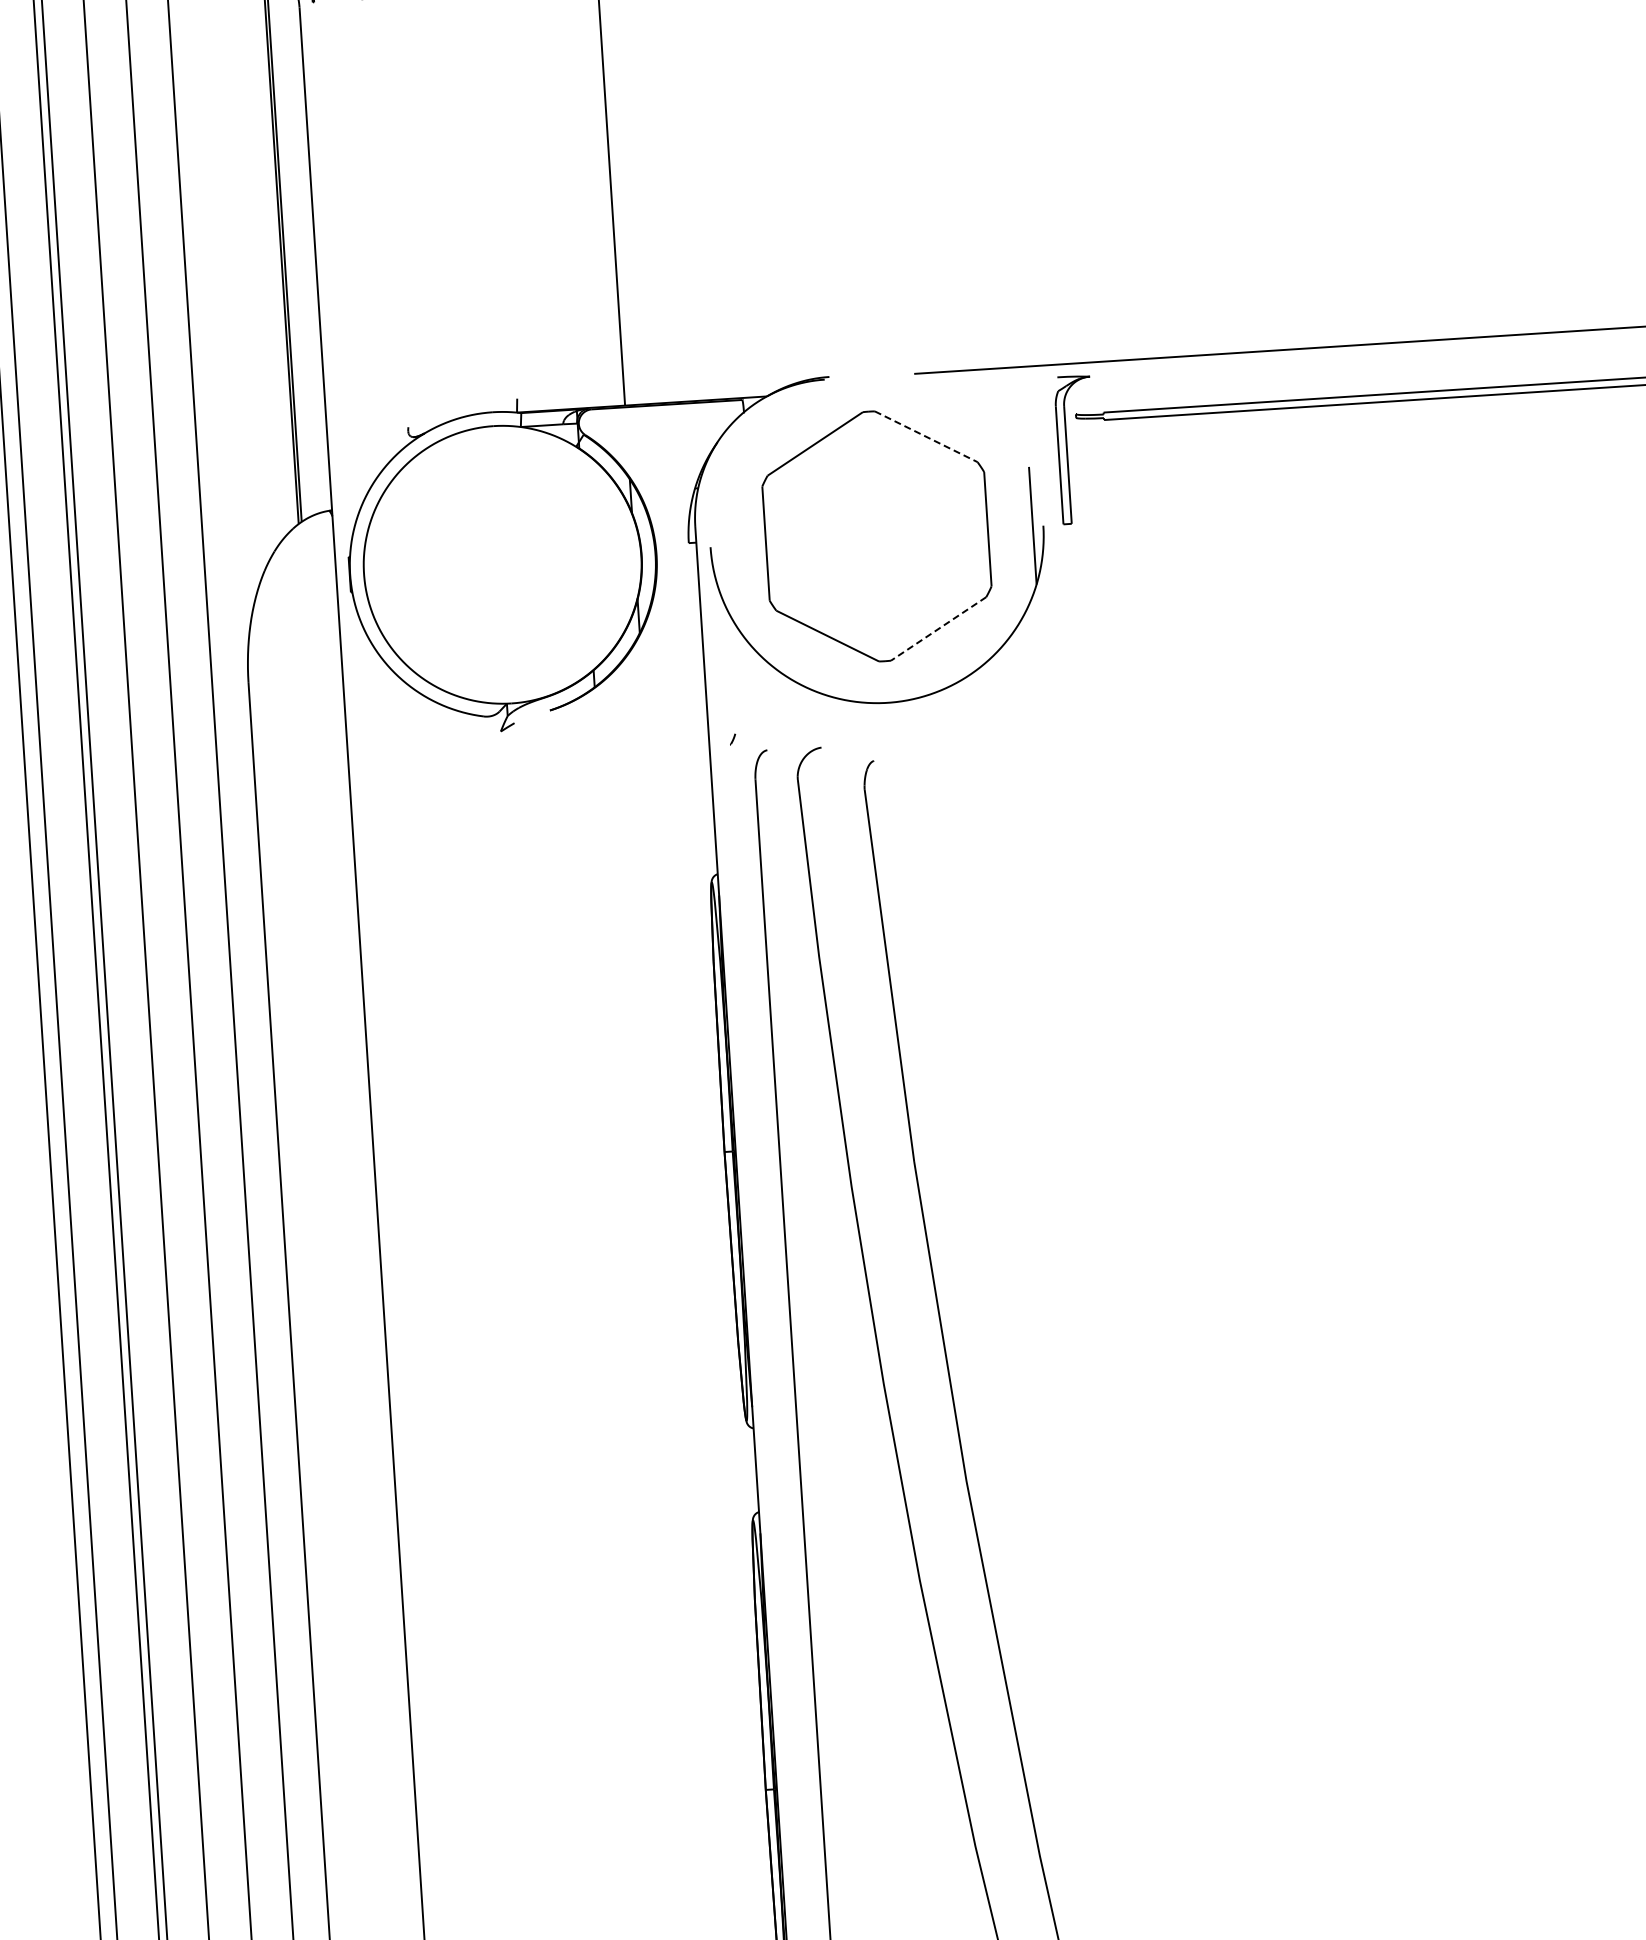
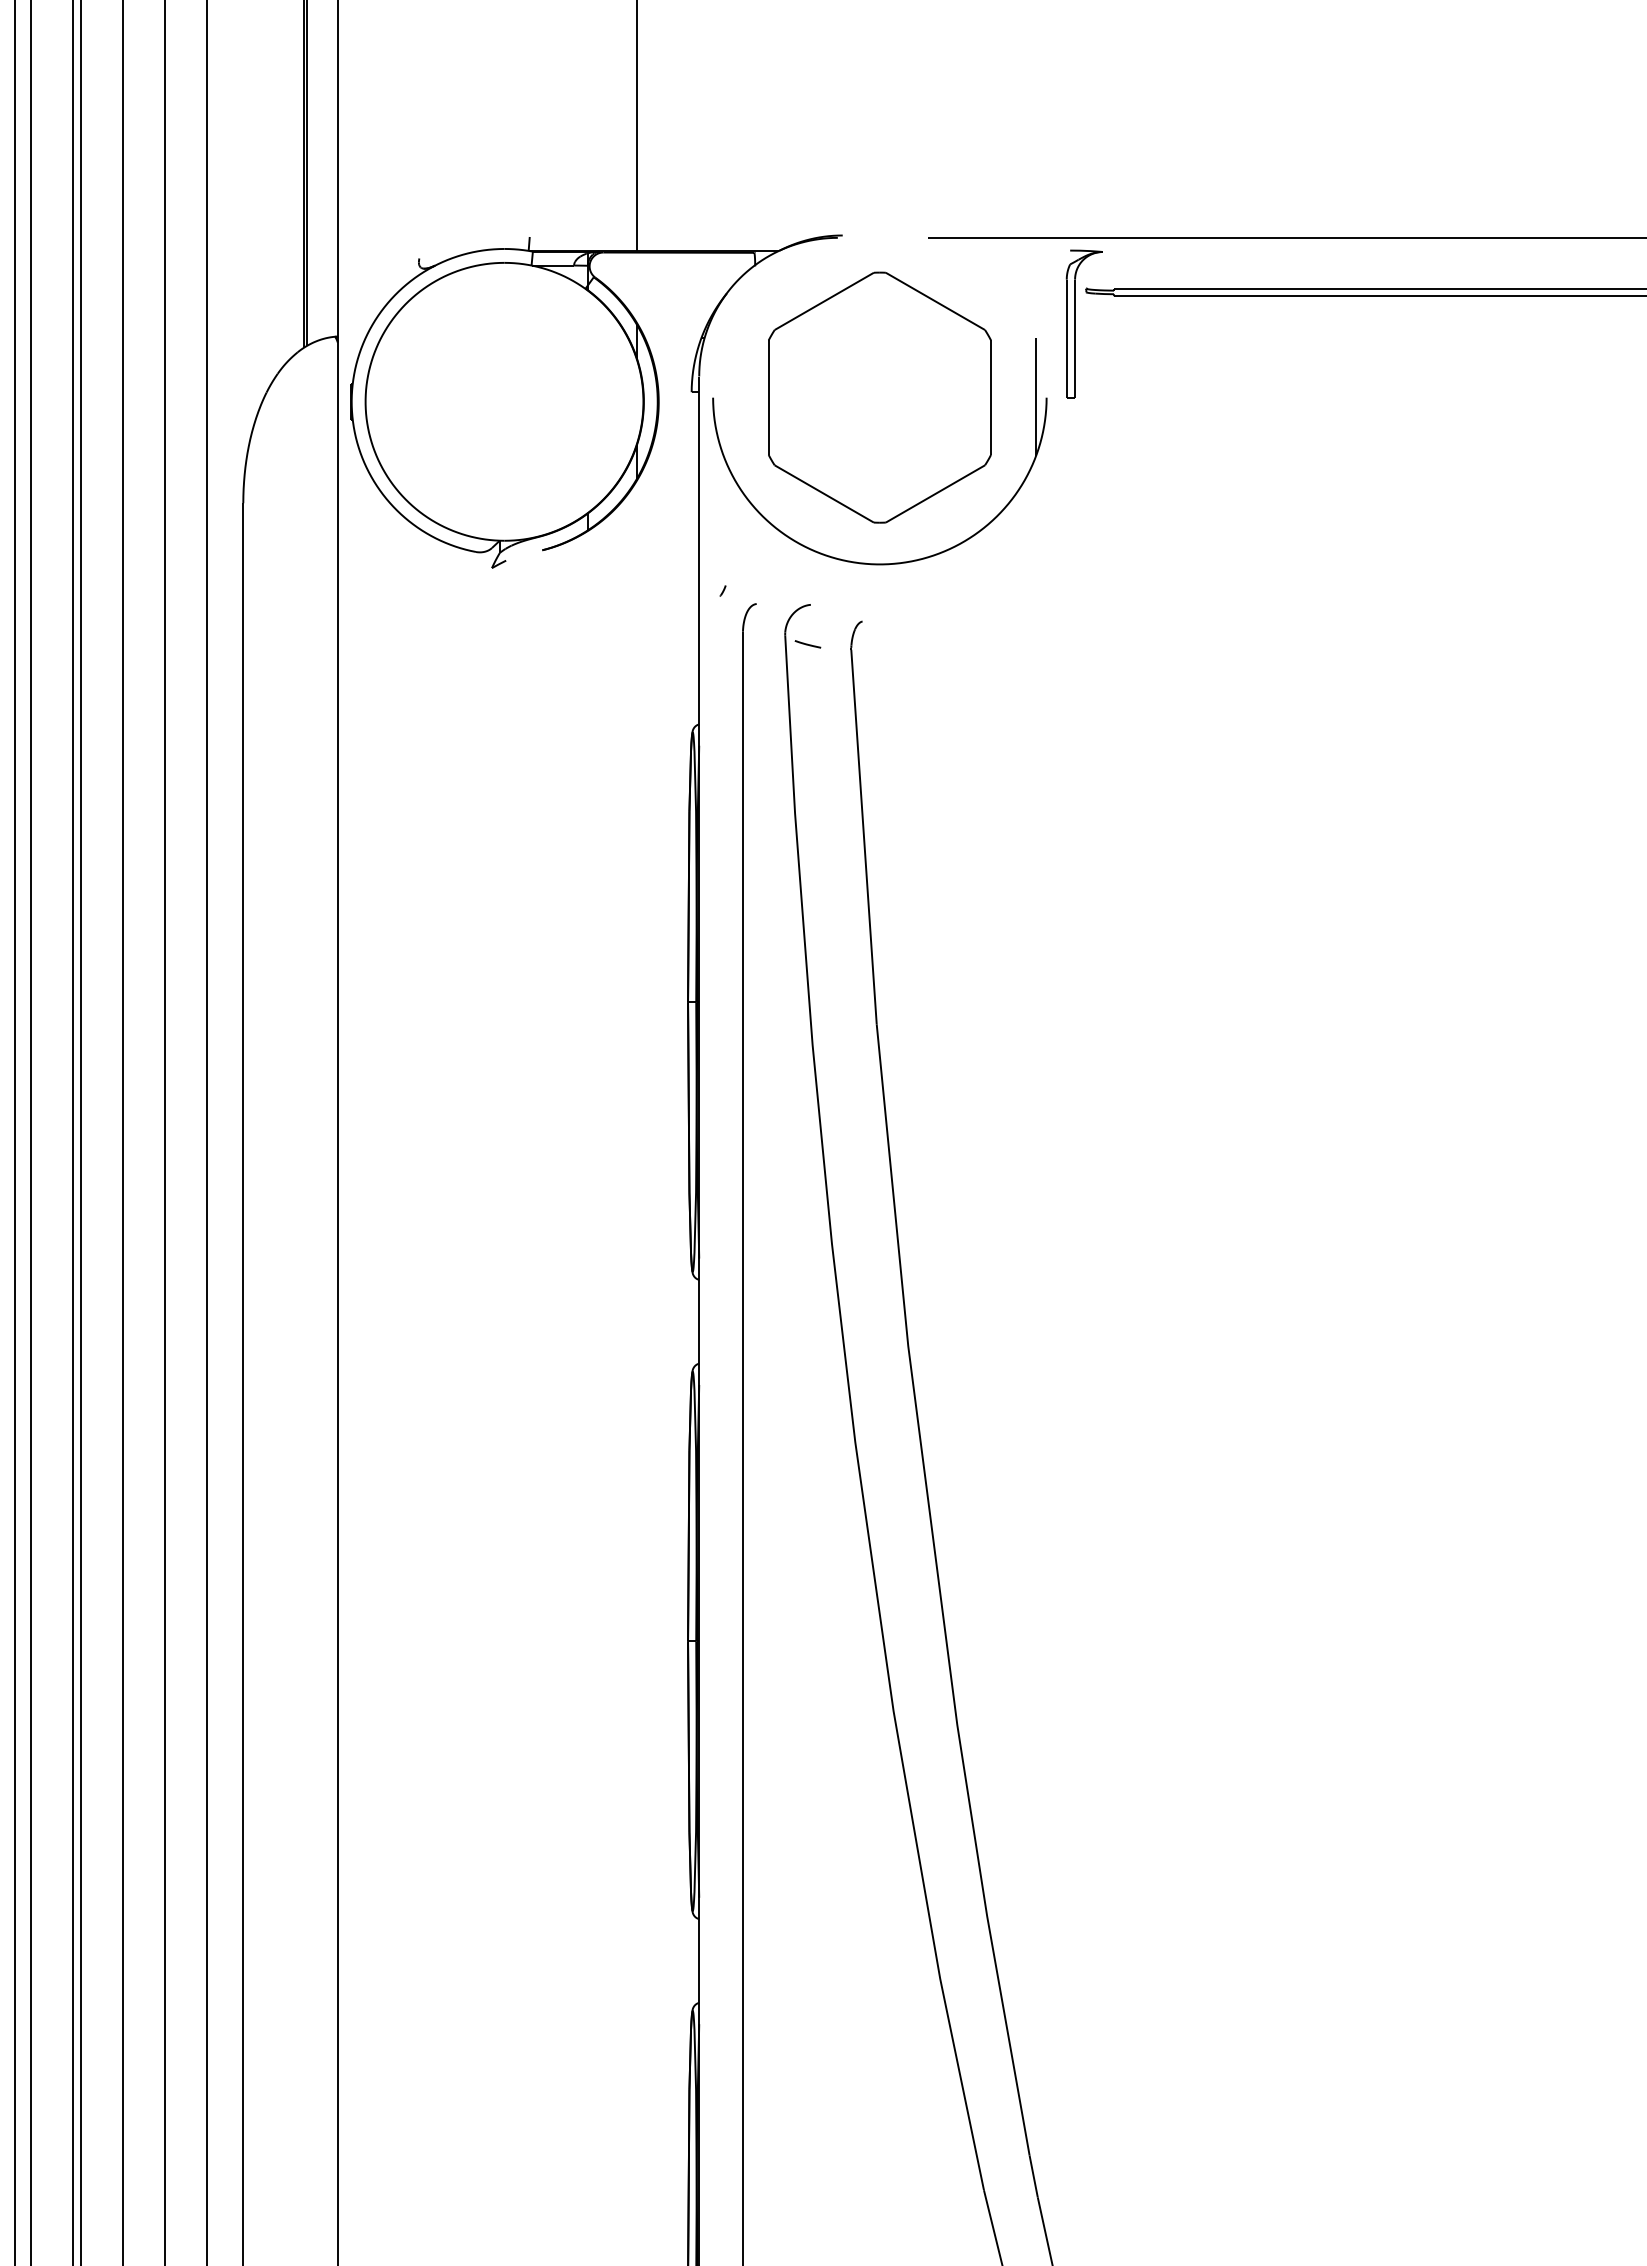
line: (926, 436) -> (935, 301), dashed -> solid
line: (938, 629) -> (935, 494), dashed -> solid
line: (820, 787) -> (807, 644), added

